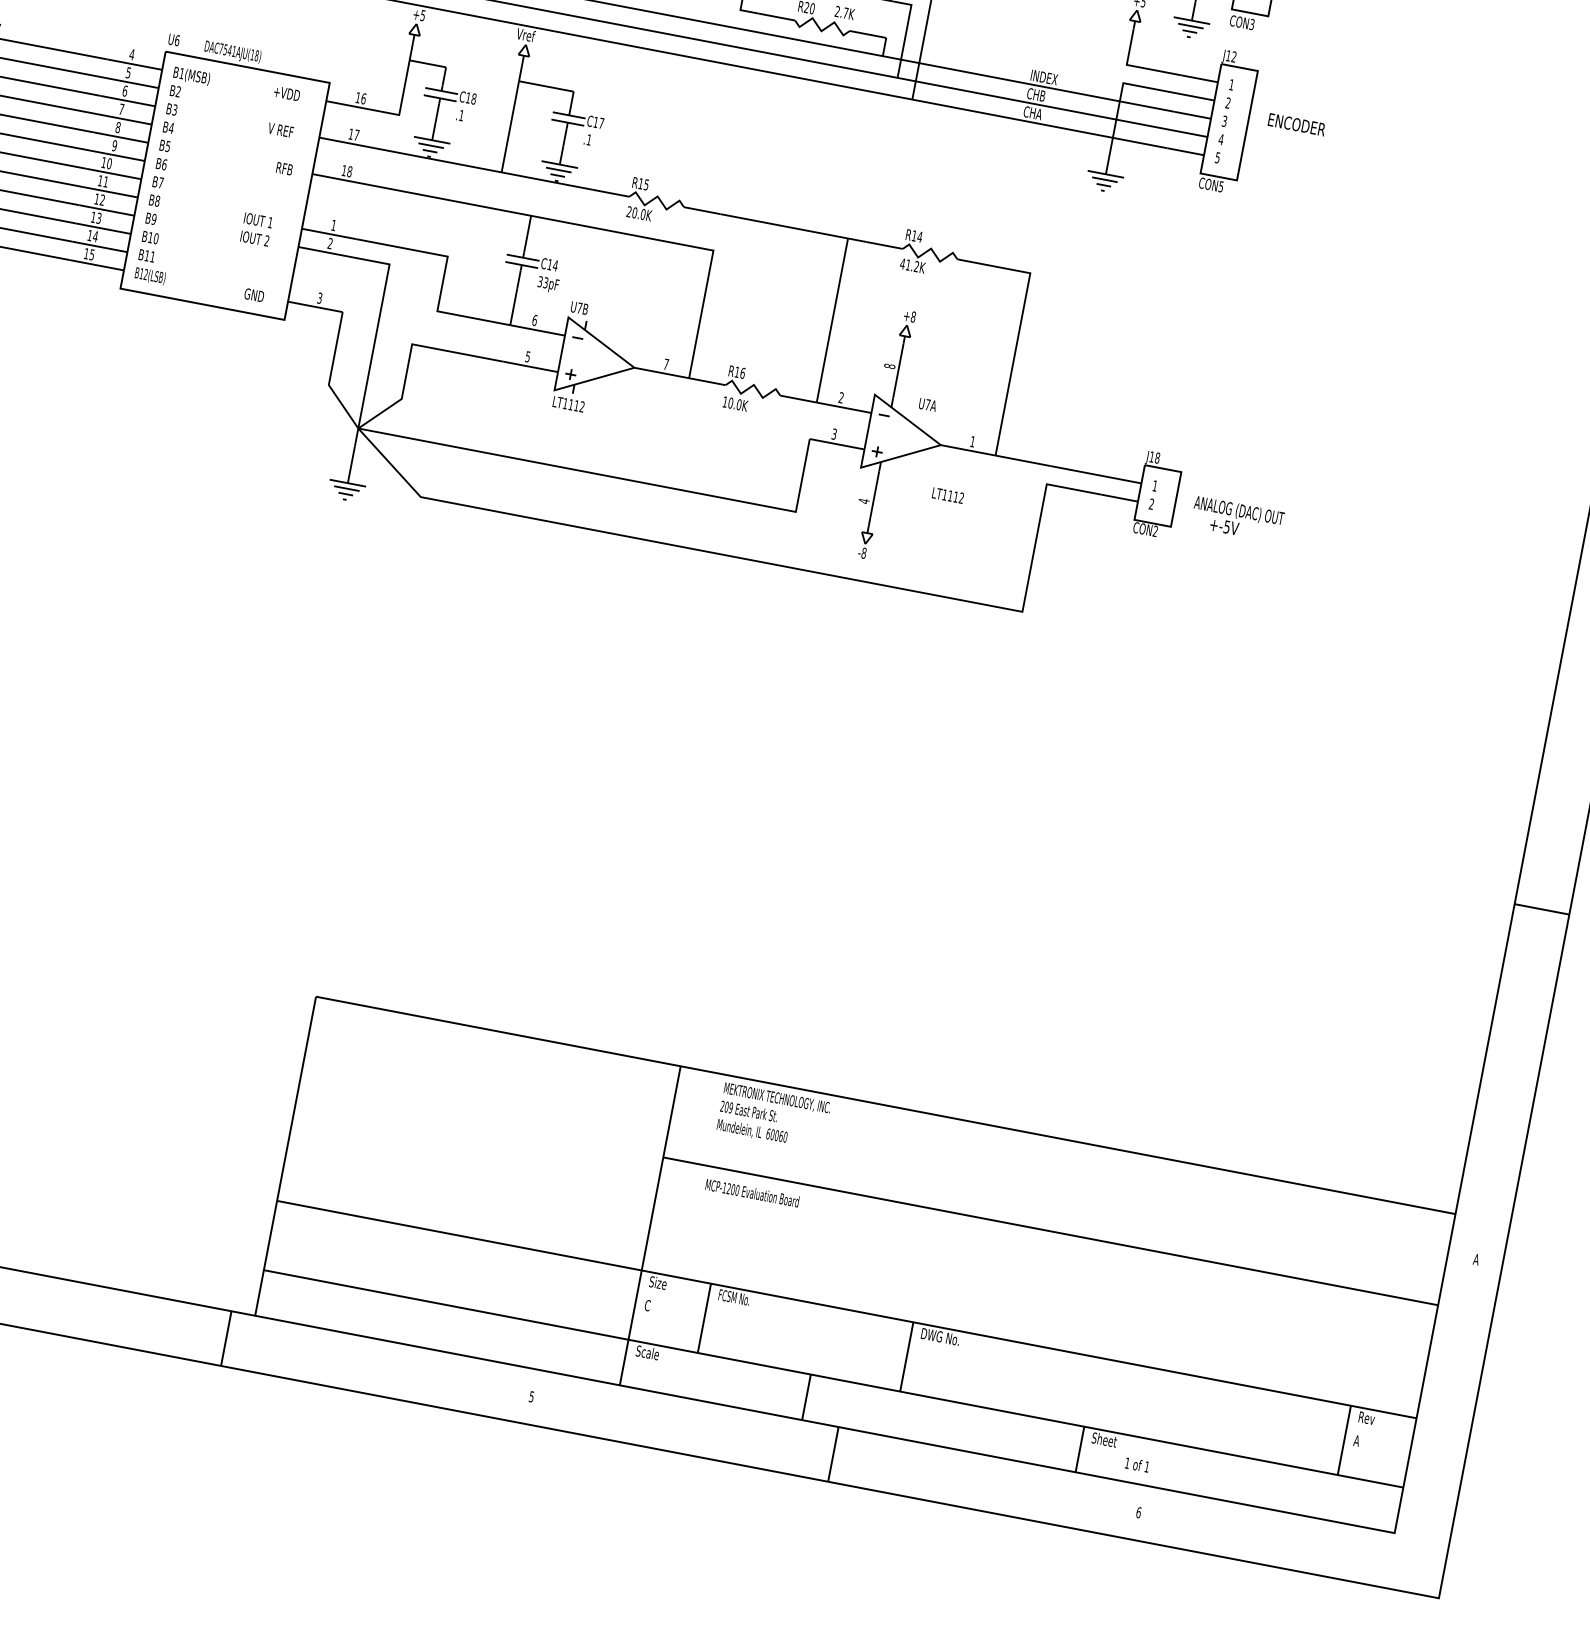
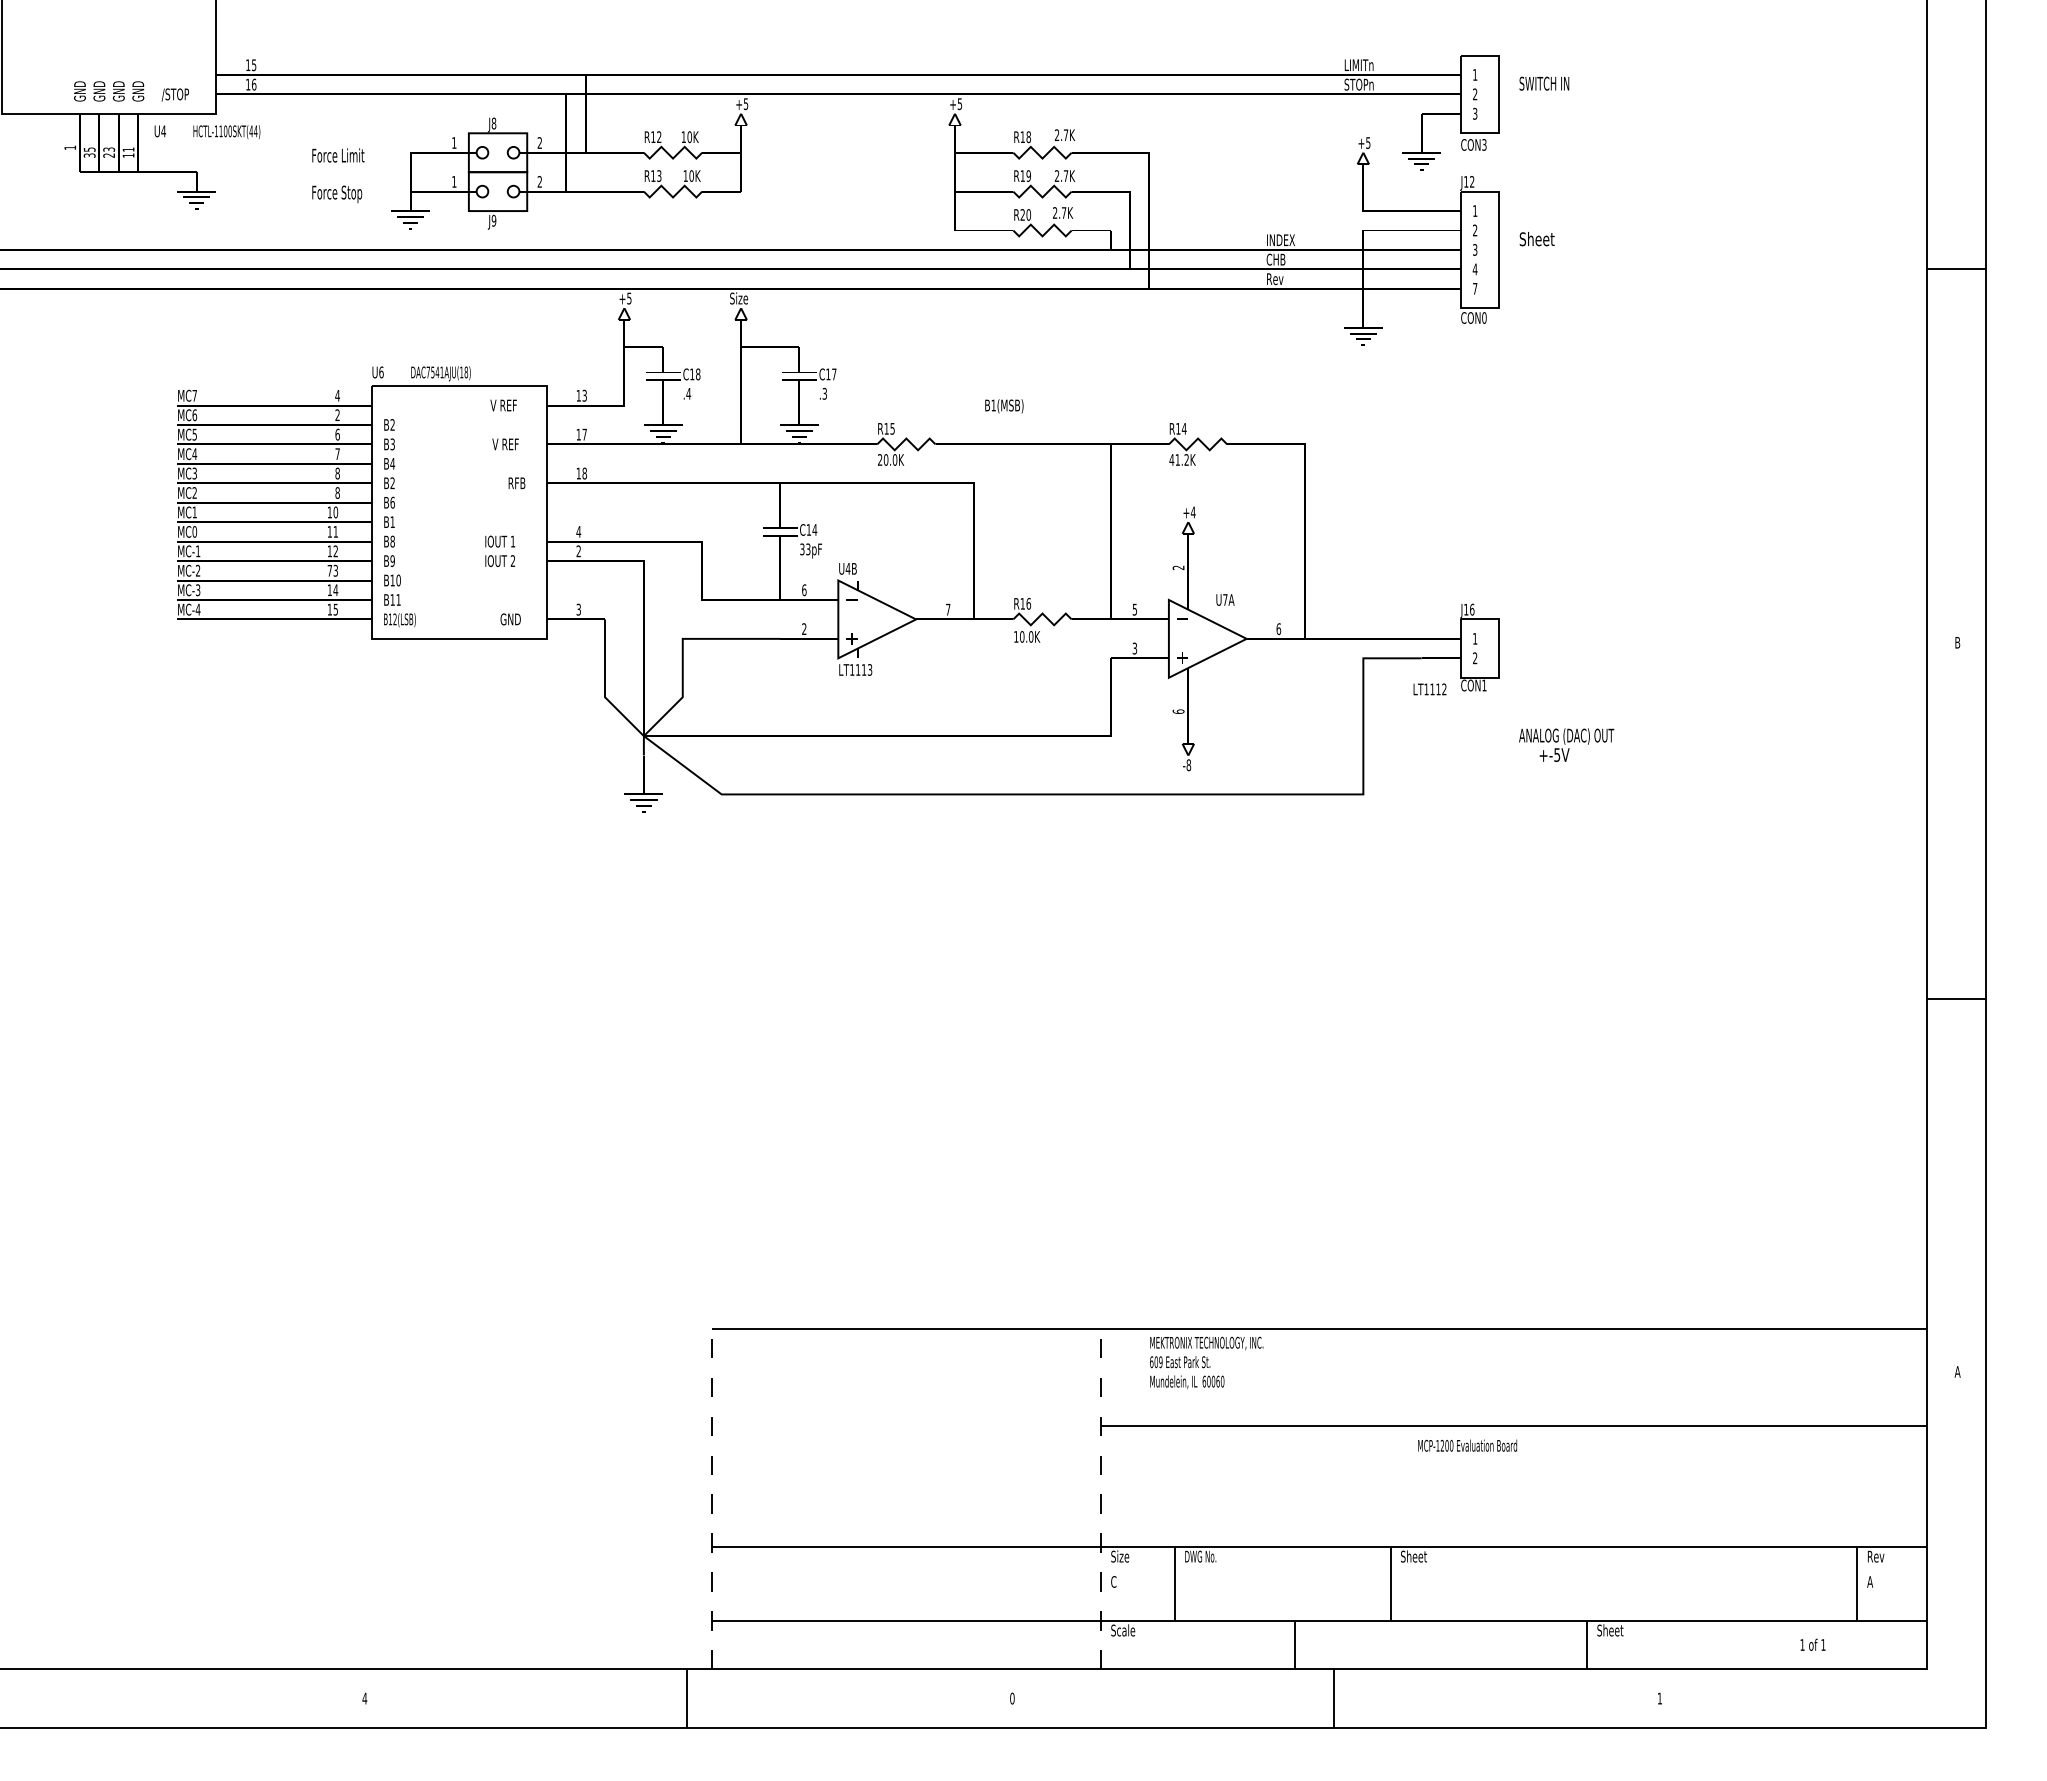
text: (525, 35) -> (738, 298), Vref -> Size
text: (128, 73) -> (337, 415), 5 -> 2
text: (191, 76) -> (1004, 406), moved
text: (286, 93) -> (504, 405), +VDD -> V REF
text: (363, 98) -> (584, 395), 16 -> 13
text: (1032, 113) -> (1275, 279), CHA -> Rev
text: (461, 115) -> (688, 393), .1 -> .4
text: (1296, 123) -> (1549, 238), ENCODER -> Sheet
text: (588, 139) -> (824, 393), .1 -> .3
text: (114, 145) -> (337, 492), 9 -> 8
text: (167, 146) -> (392, 483), B5 -> B2
text: (1218, 157) -> (1475, 288), 5 -> 7
text: (161, 182) -> (392, 521), B7 -> B1
text: (1221, 186) -> (1484, 317), CON5 -> CON0
text: (93, 216) -> (329, 570), 13 -> 73
text: (333, 224) -> (578, 531), 1 -> 4
text: (579, 307) -> (847, 568), U7B -> U4B
text: (912, 316) -> (1192, 512), +8 -> +4
text: (527, 357) -> (804, 629), 5 -> 2
text: (889, 366) -> (1178, 567), 8 -> 2
text: (840, 397) -> (1134, 609), 2 -> 5
text: (581, 407) -> (869, 670), LT1112 -> LT1113
text: (972, 442) -> (1278, 629), 1 -> 6
text: (1157, 457) -> (1472, 609), J18 -> J16
text: (947, 495) -> (1429, 689), moved
text: (863, 501) -> (1178, 711), 4 -> 6
text: (1237, 518) -> (1566, 744), moved
text: (1155, 531) -> (1484, 685), CON2 -> CON1
text: (722, 1106) -> (1151, 1362), 209 -> 609
line: (285, 1155) -> (711, 1498), solid -> dashed
text: (752, 1192) -> (1467, 1445), moved
line: (650, 1224) -> (1100, 1498), solid -> dashed
text: (734, 1297) -> (1201, 1556), FCSM No. -> DWG No.
text: (940, 1336) -> (1421, 1556), DWG No. -> Sheet
text: (531, 1396) -> (1012, 1698), 5 -> 0
text: (1136, 1464) -> (1812, 1644), moved
text: (1138, 1512) -> (1659, 1698), 6 -> 1

